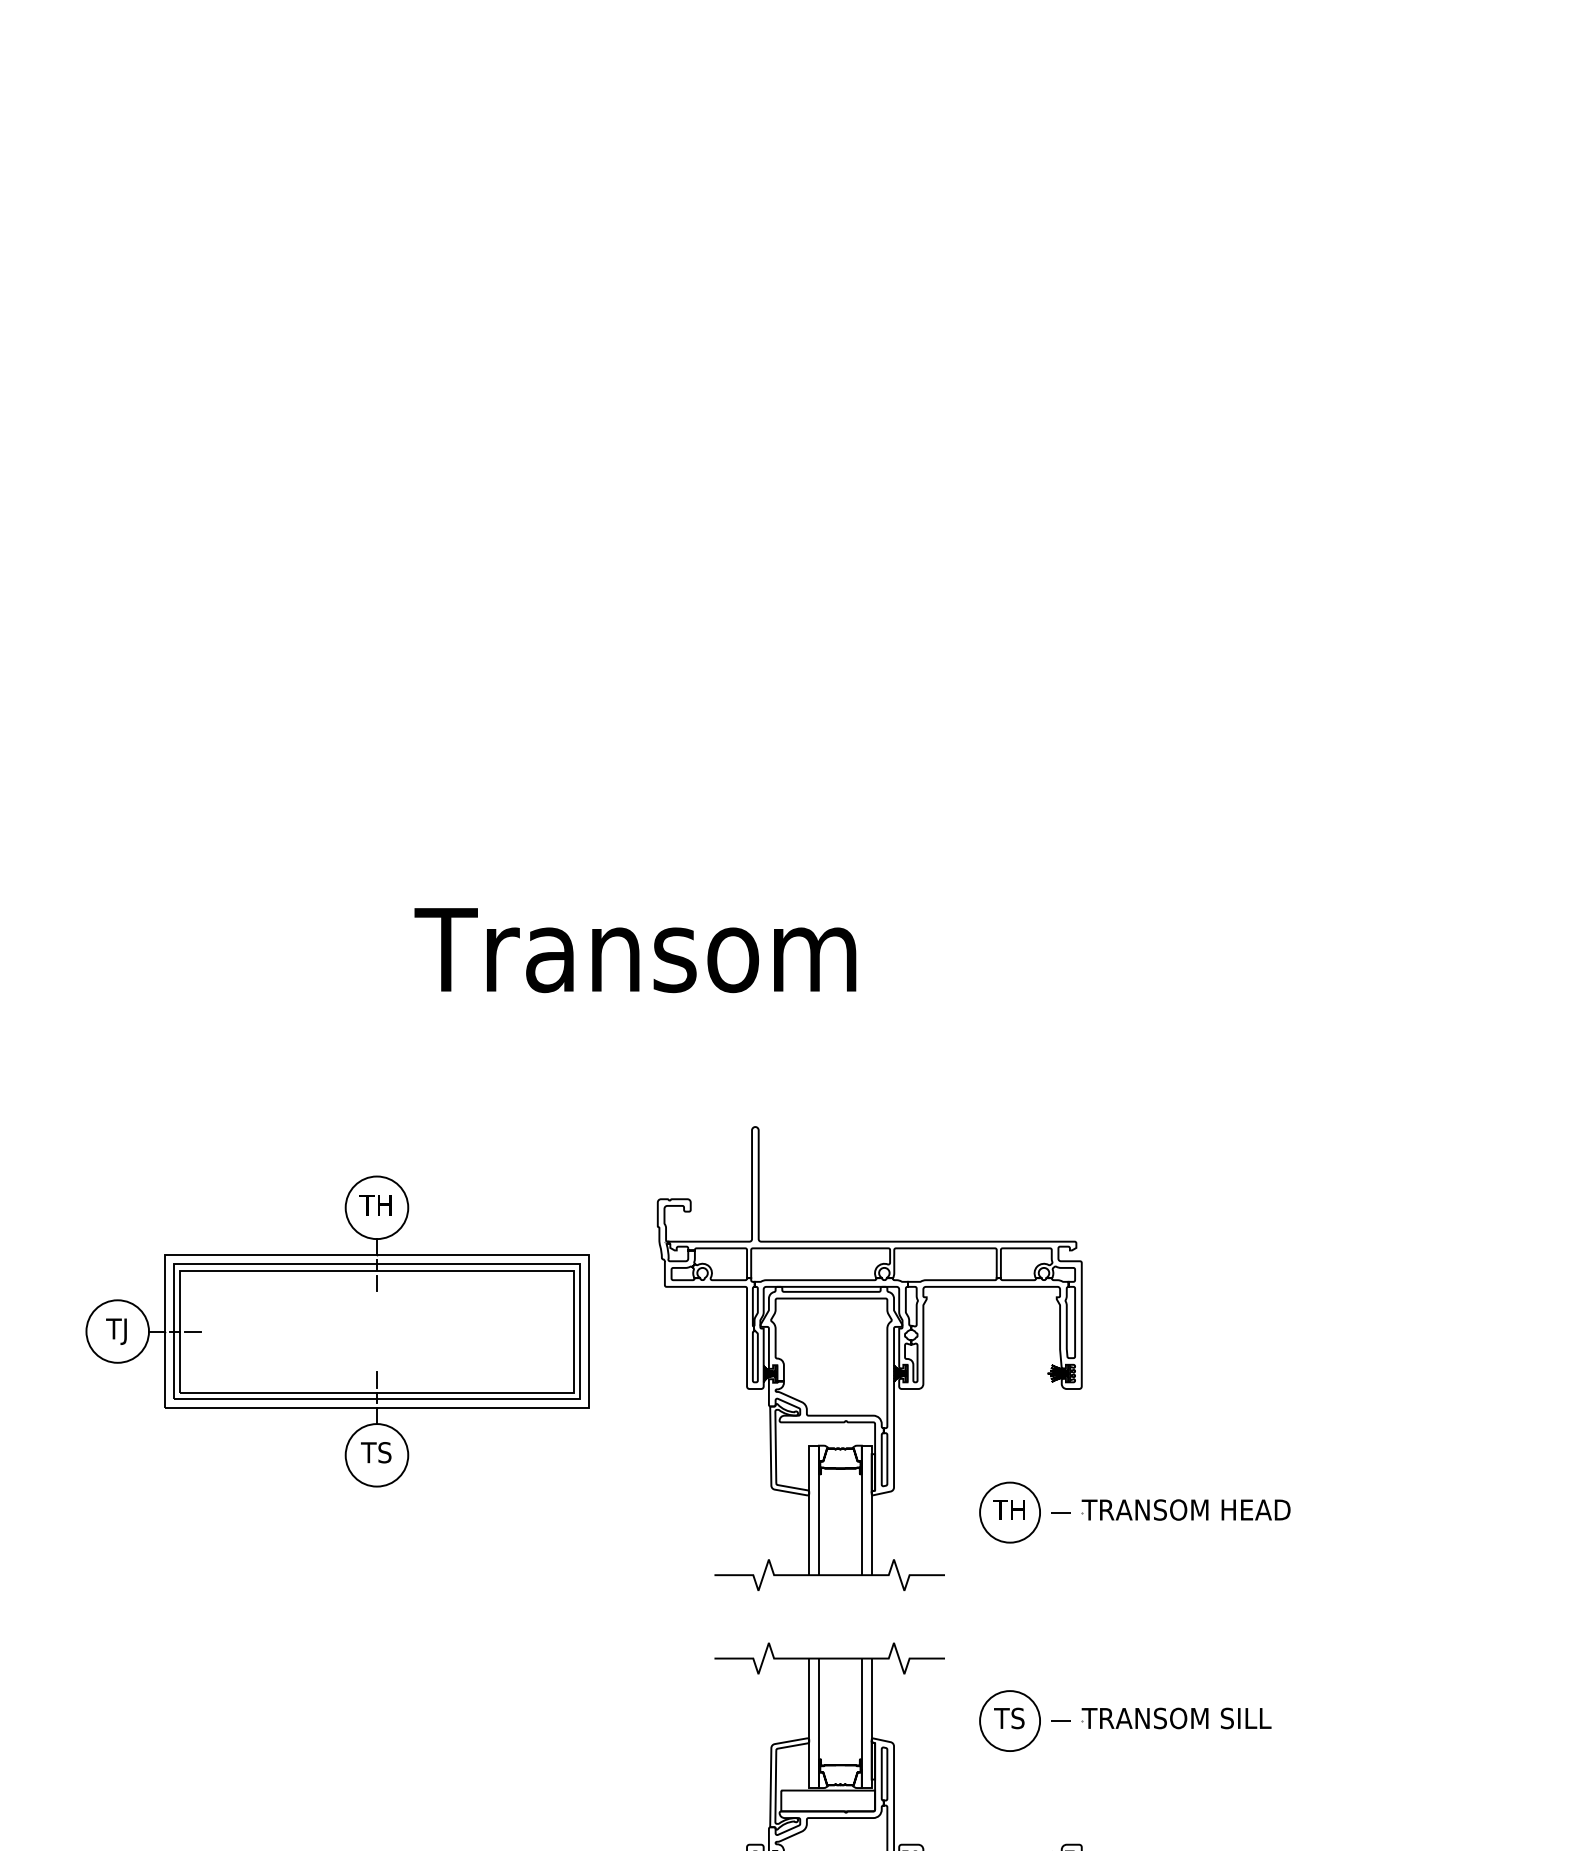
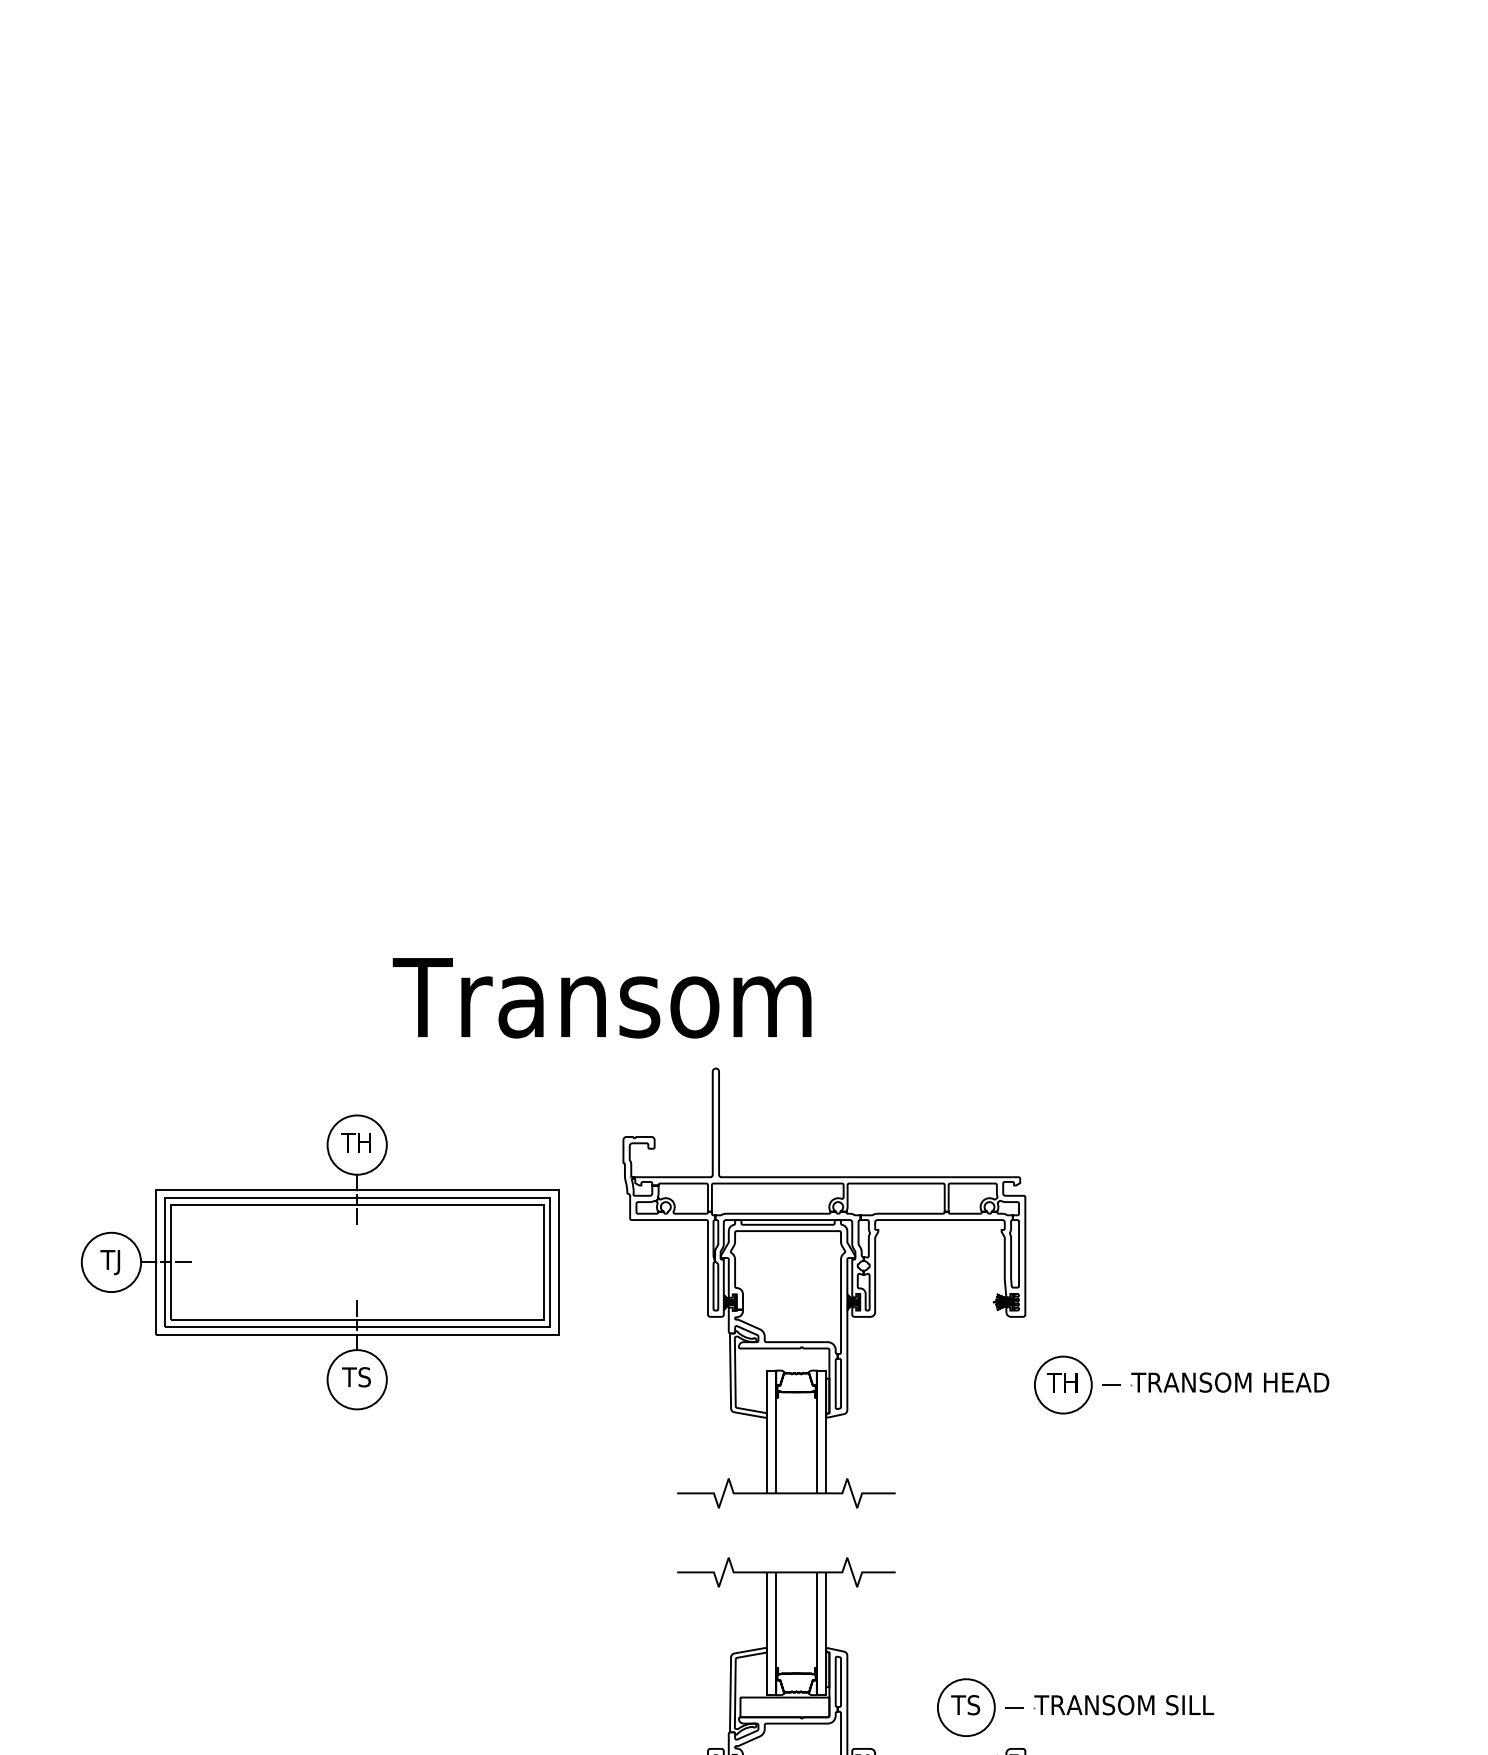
text: (634, 950) -> (601, 998), moved
part: (1134, 1512) -> (1181, 1384), moved
part: (1125, 1720) -> (1075, 1707), moved

